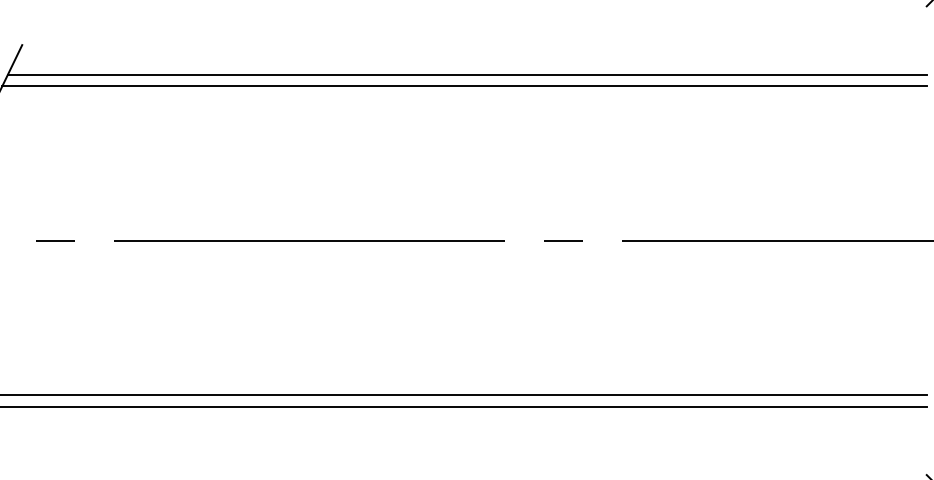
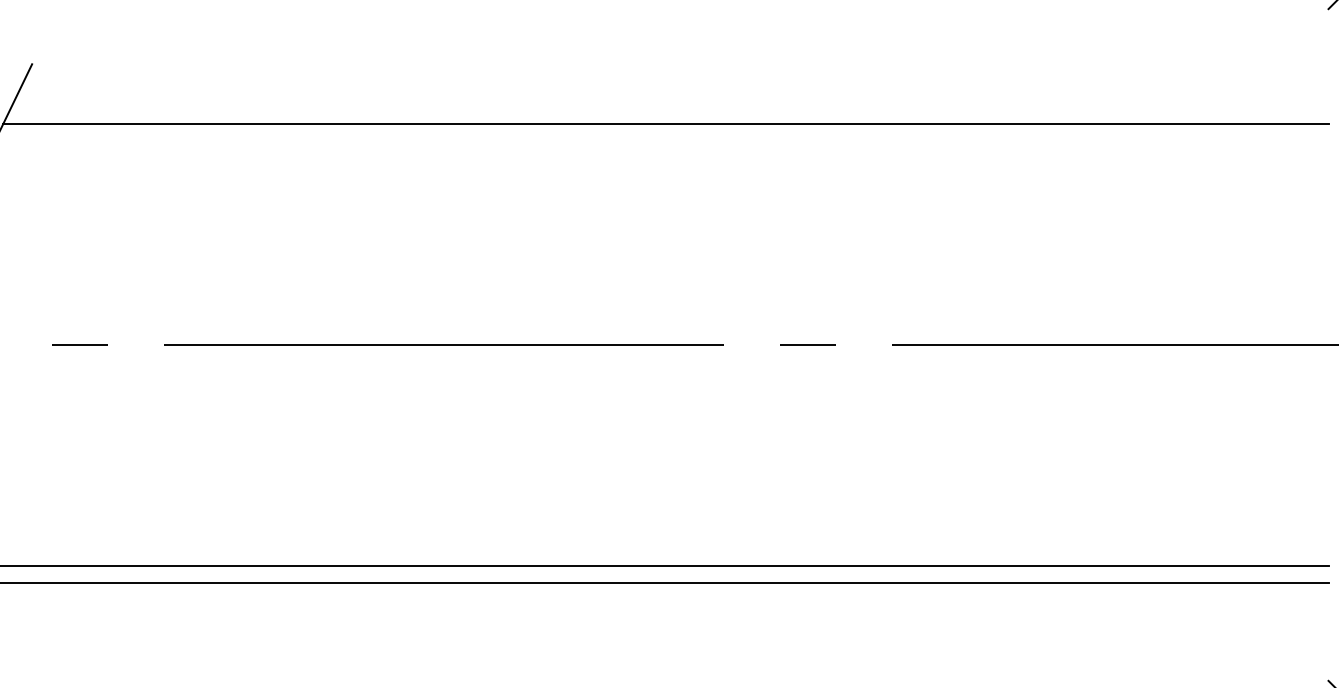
line: (466, 74) -> (668, 106), removed

